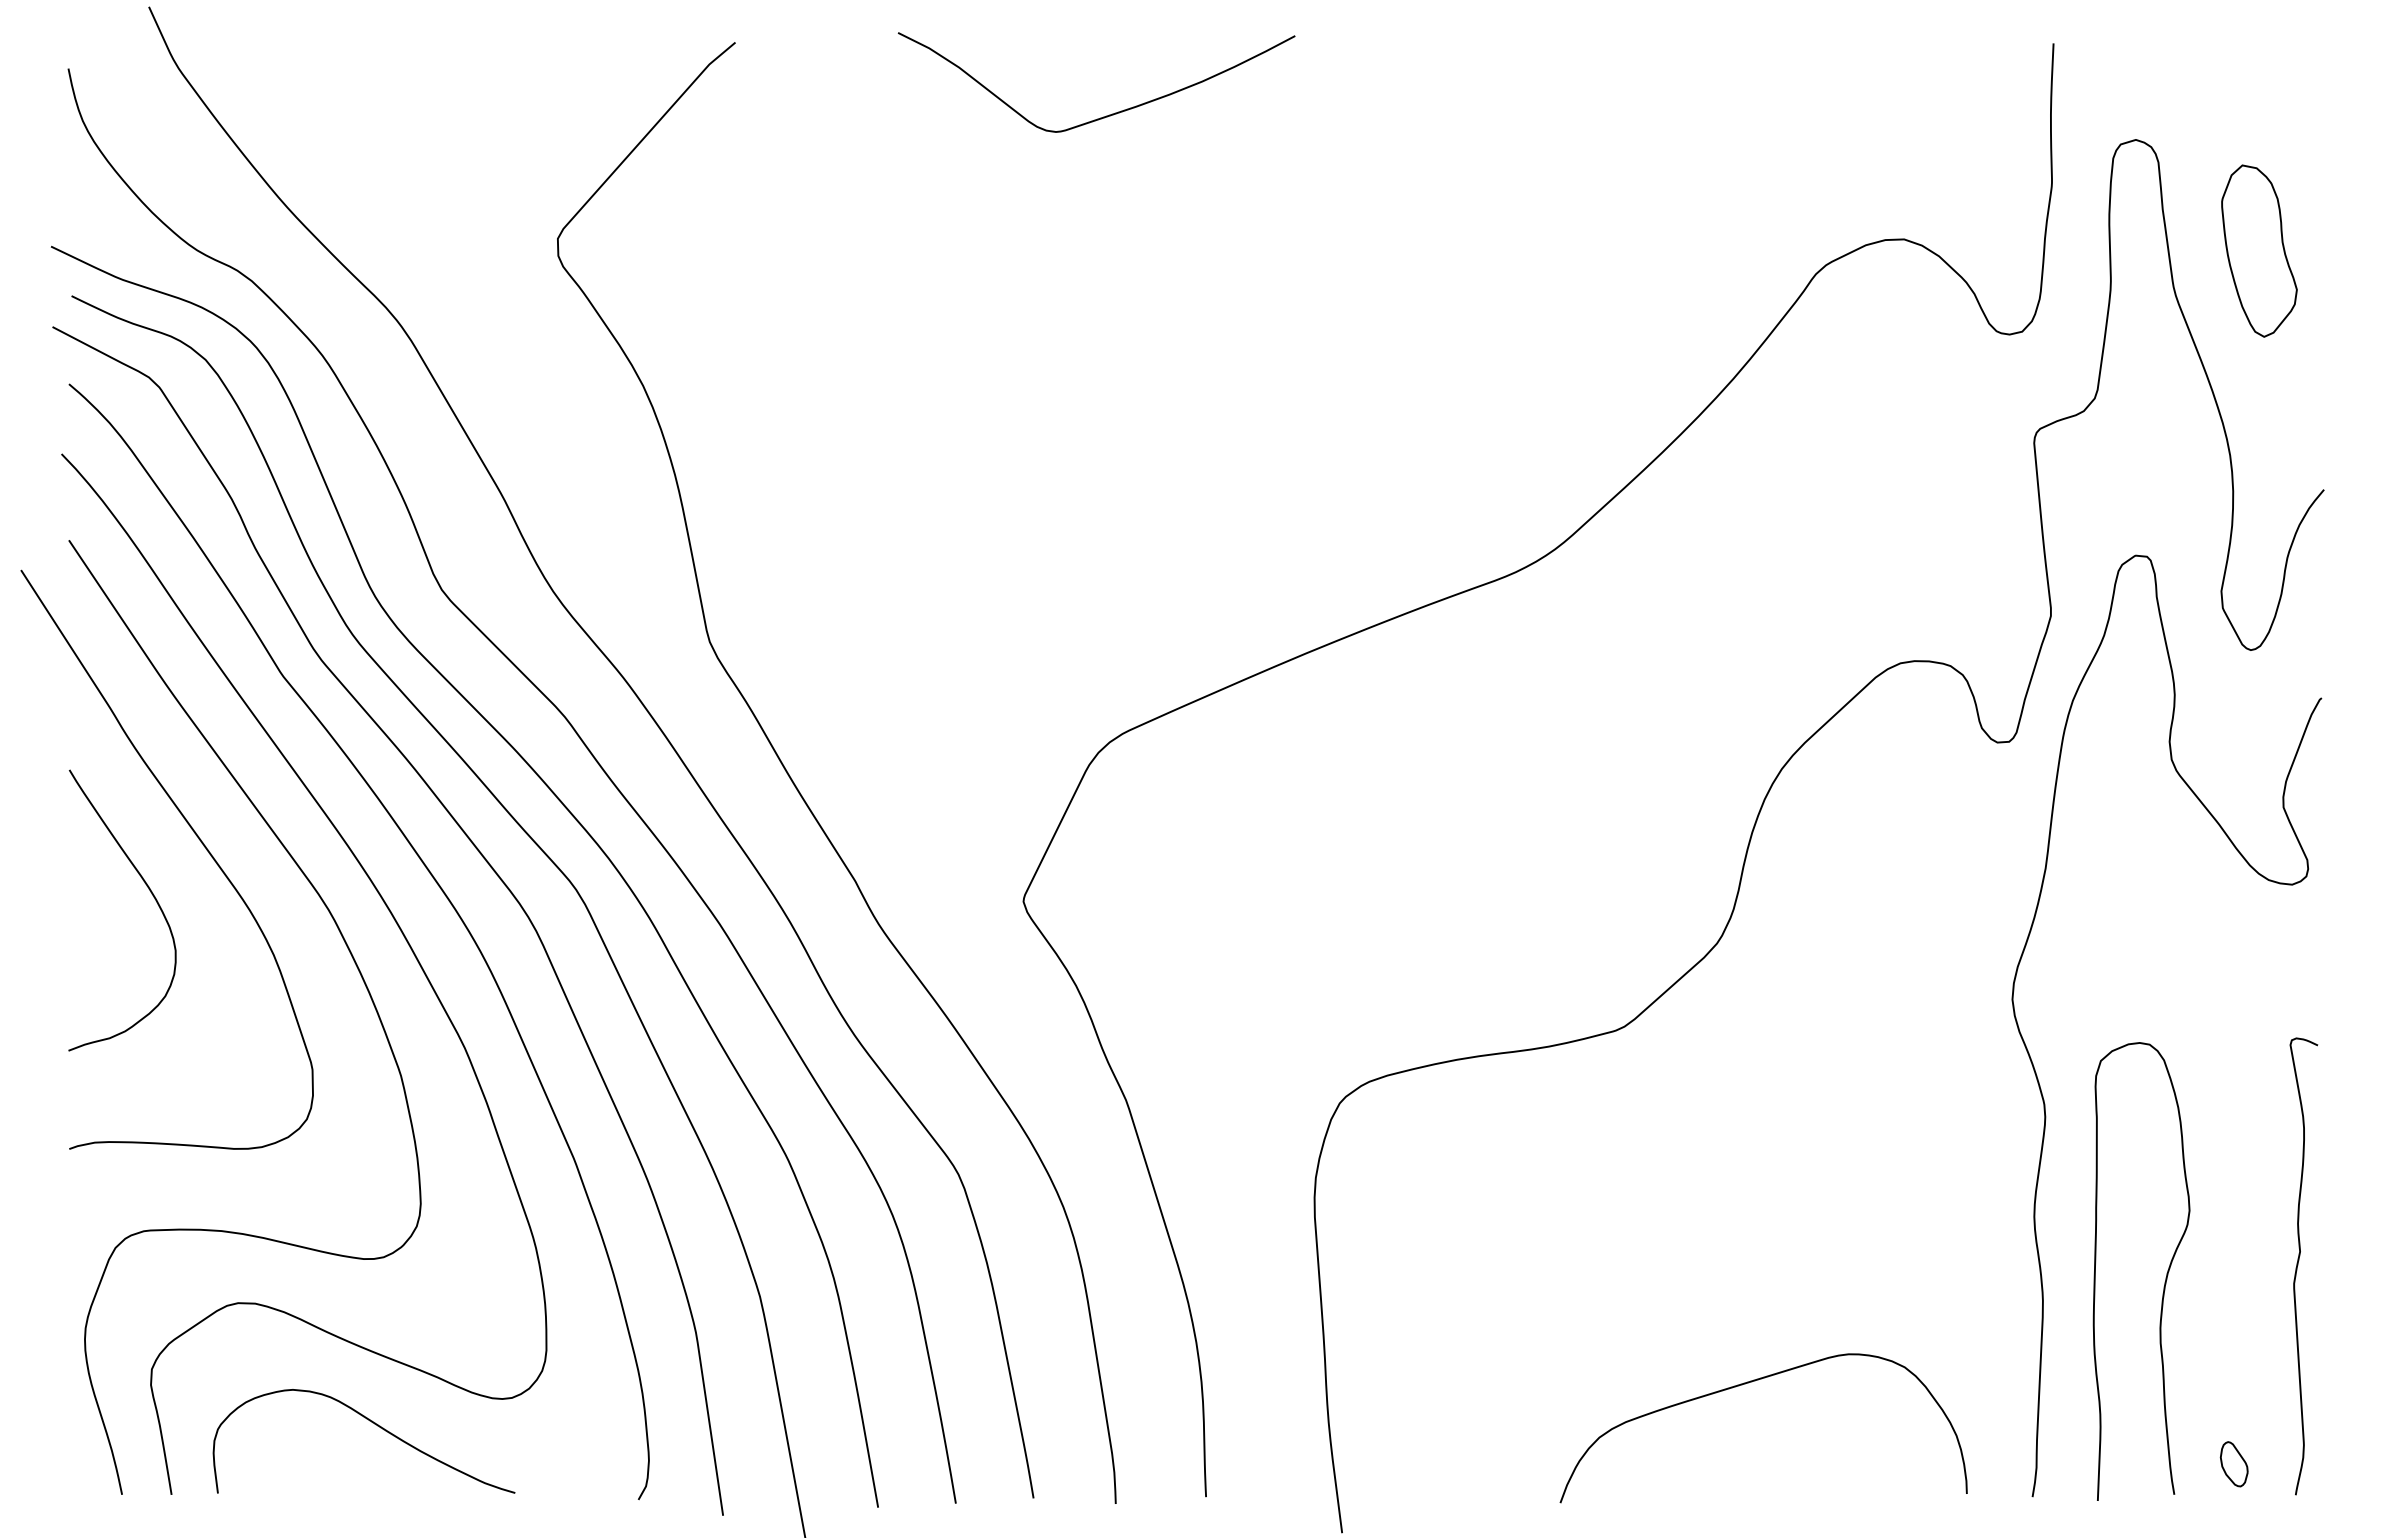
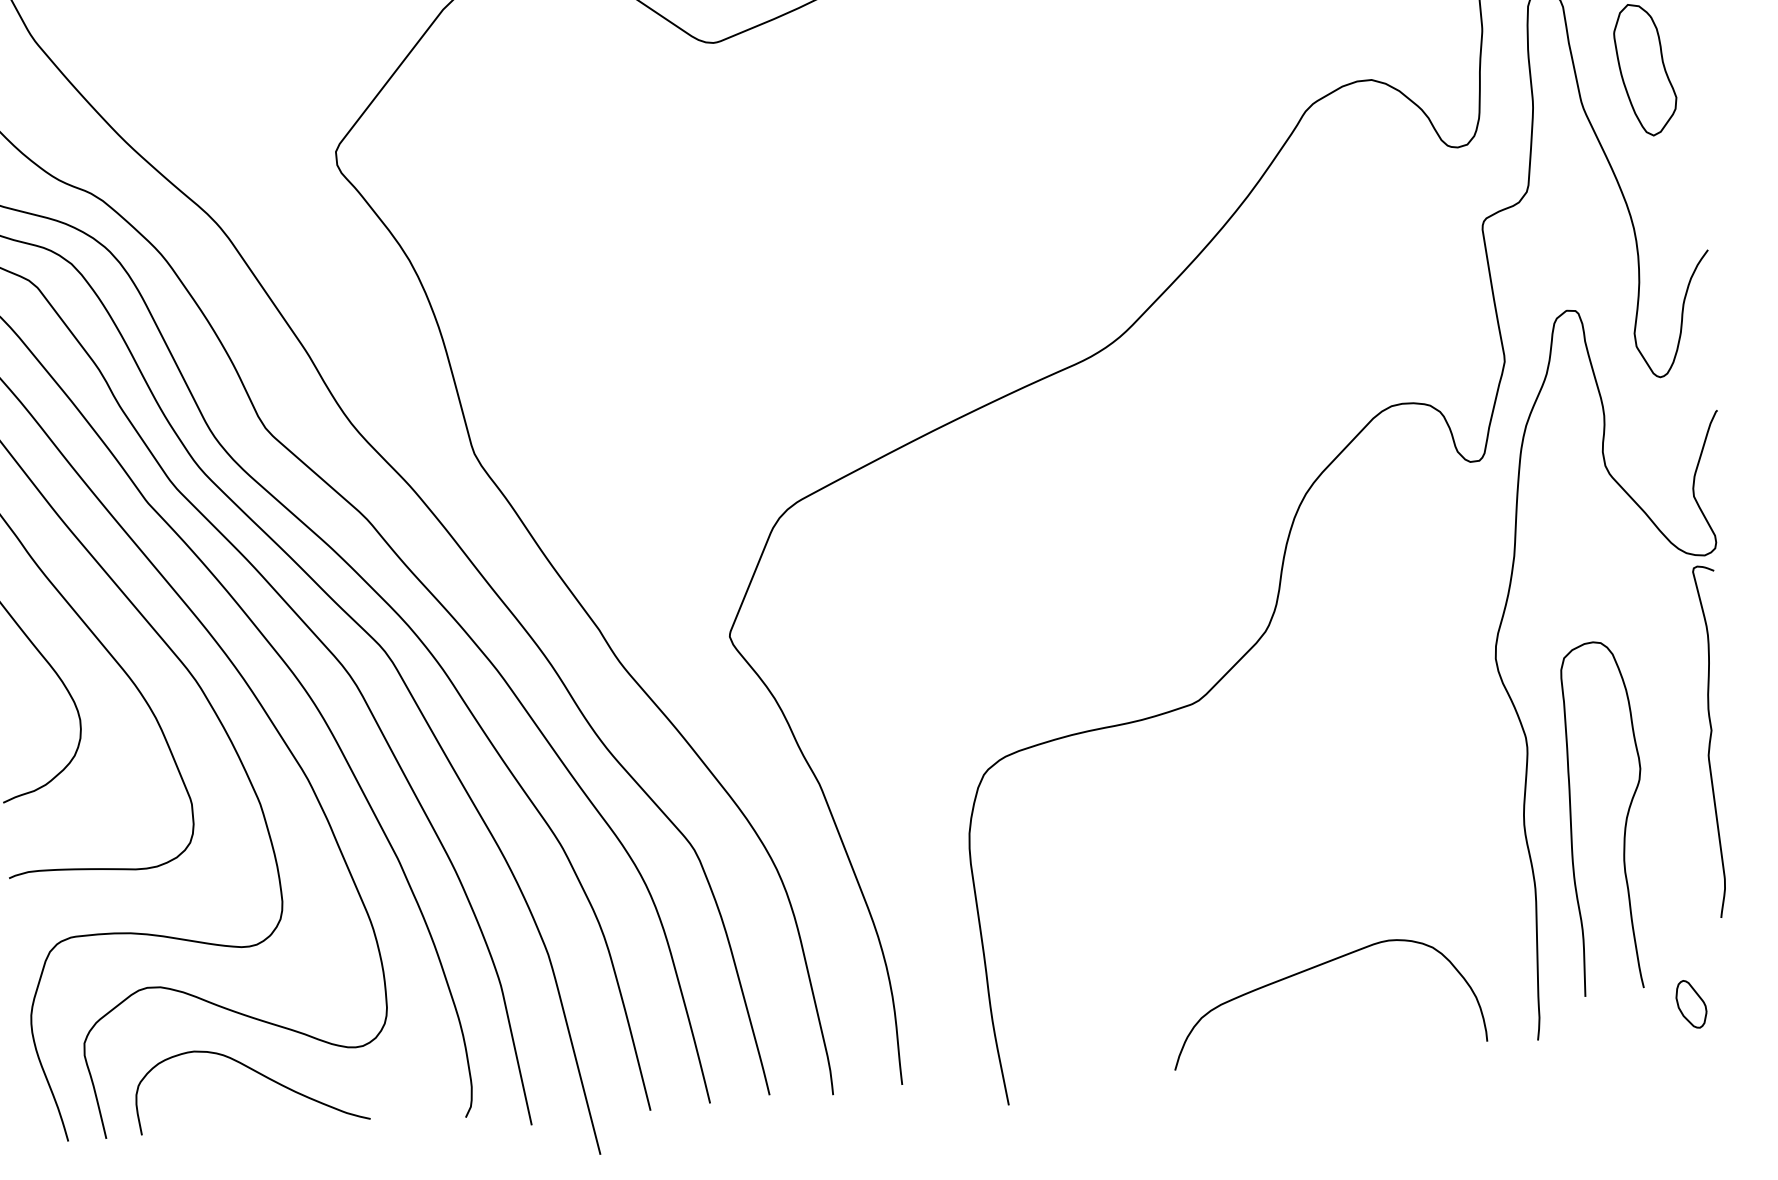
curve: (2298, 1265) -> (1711, 741), moved
curve: (2165, 1277) -> (1625, 821), moved
part: (2233, 1464) -> (1690, 1004), size x1.4

